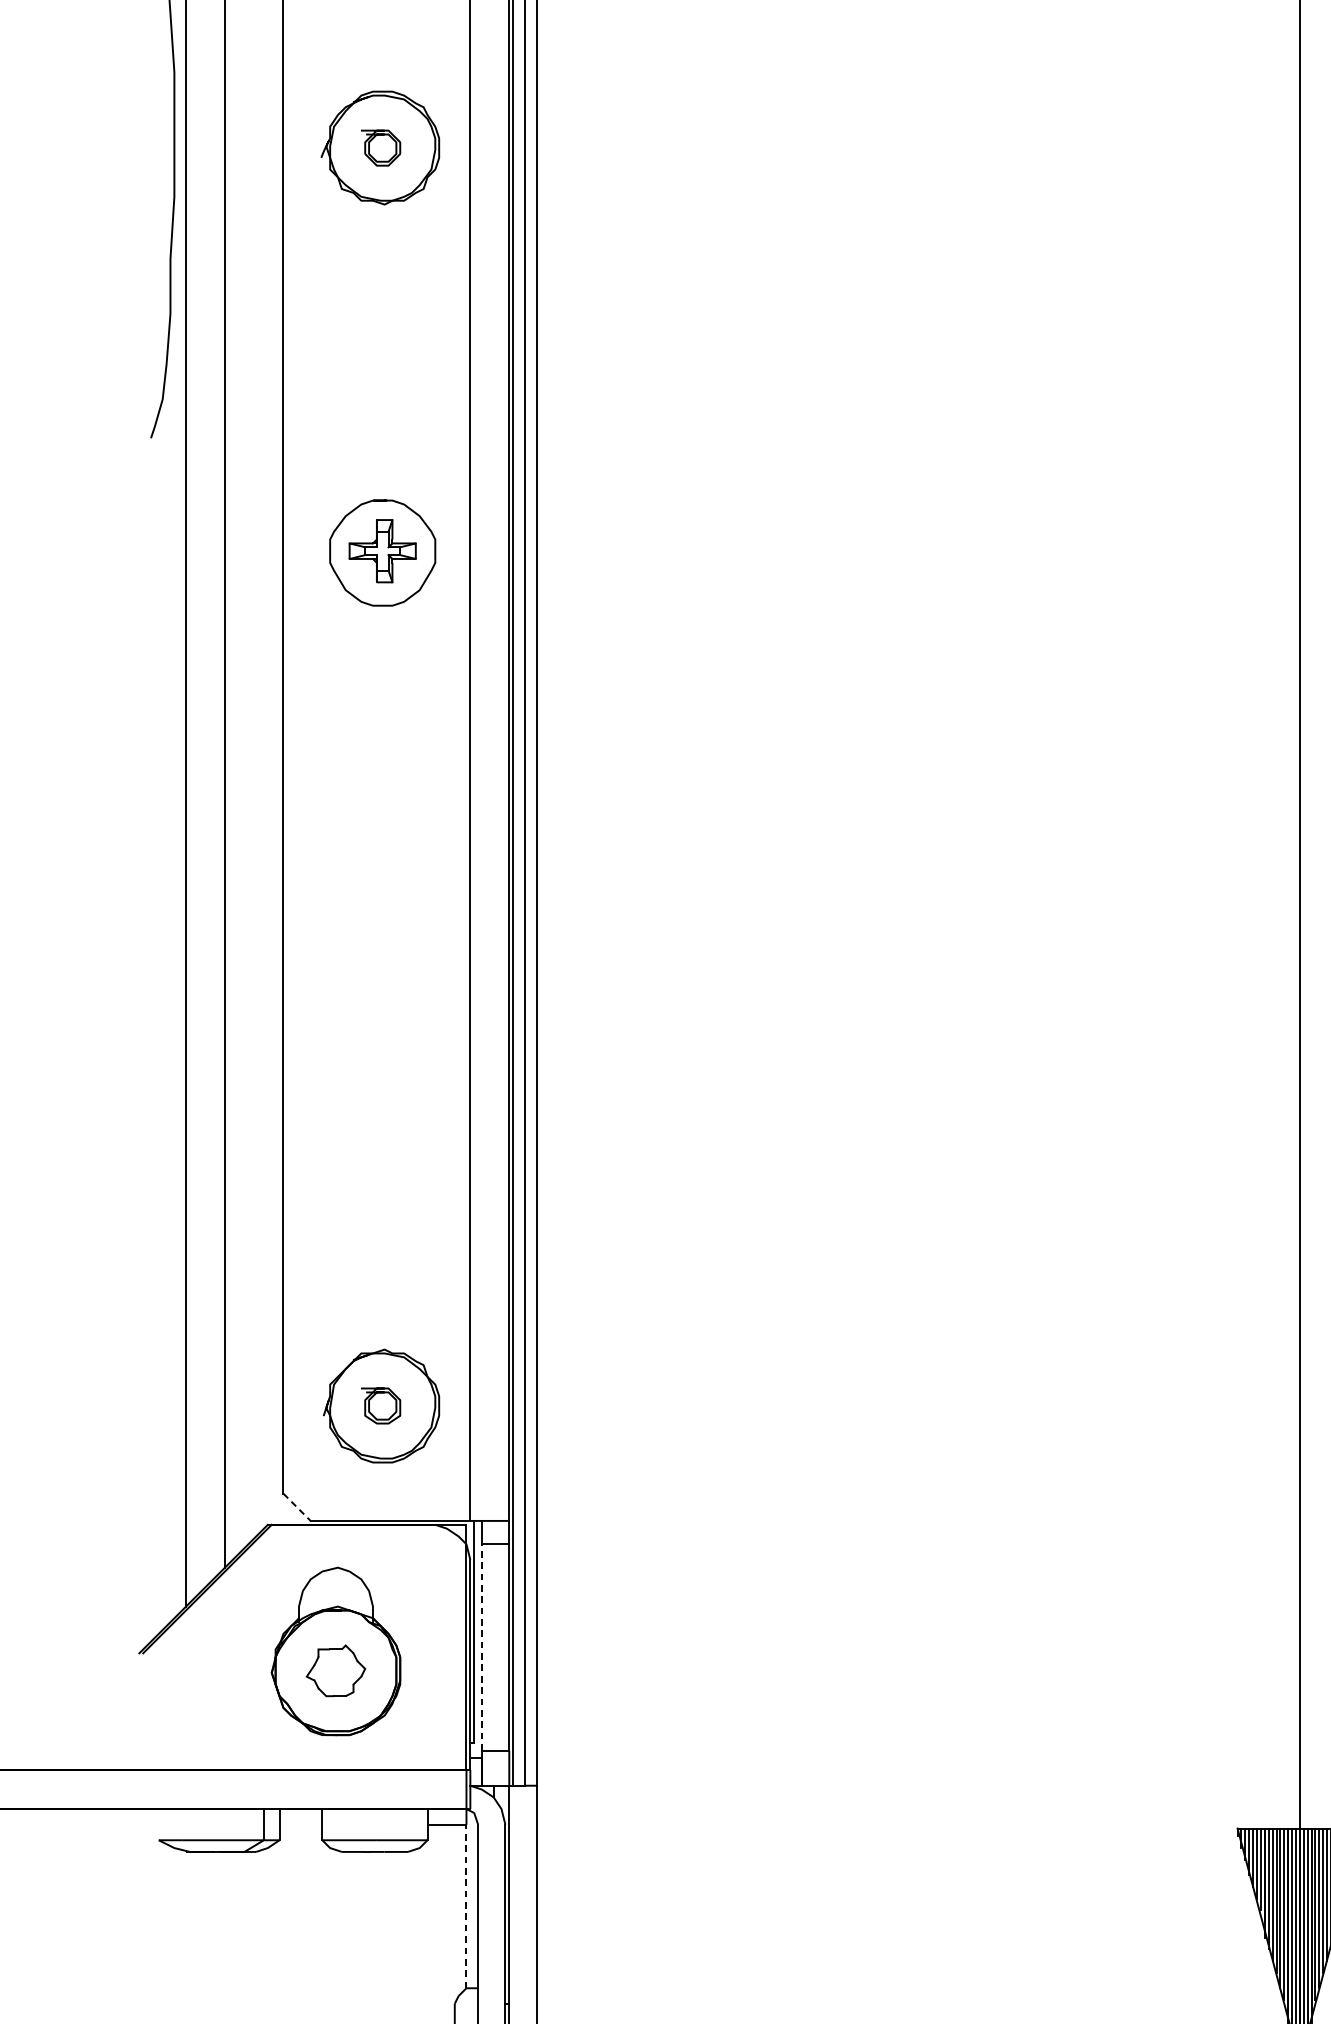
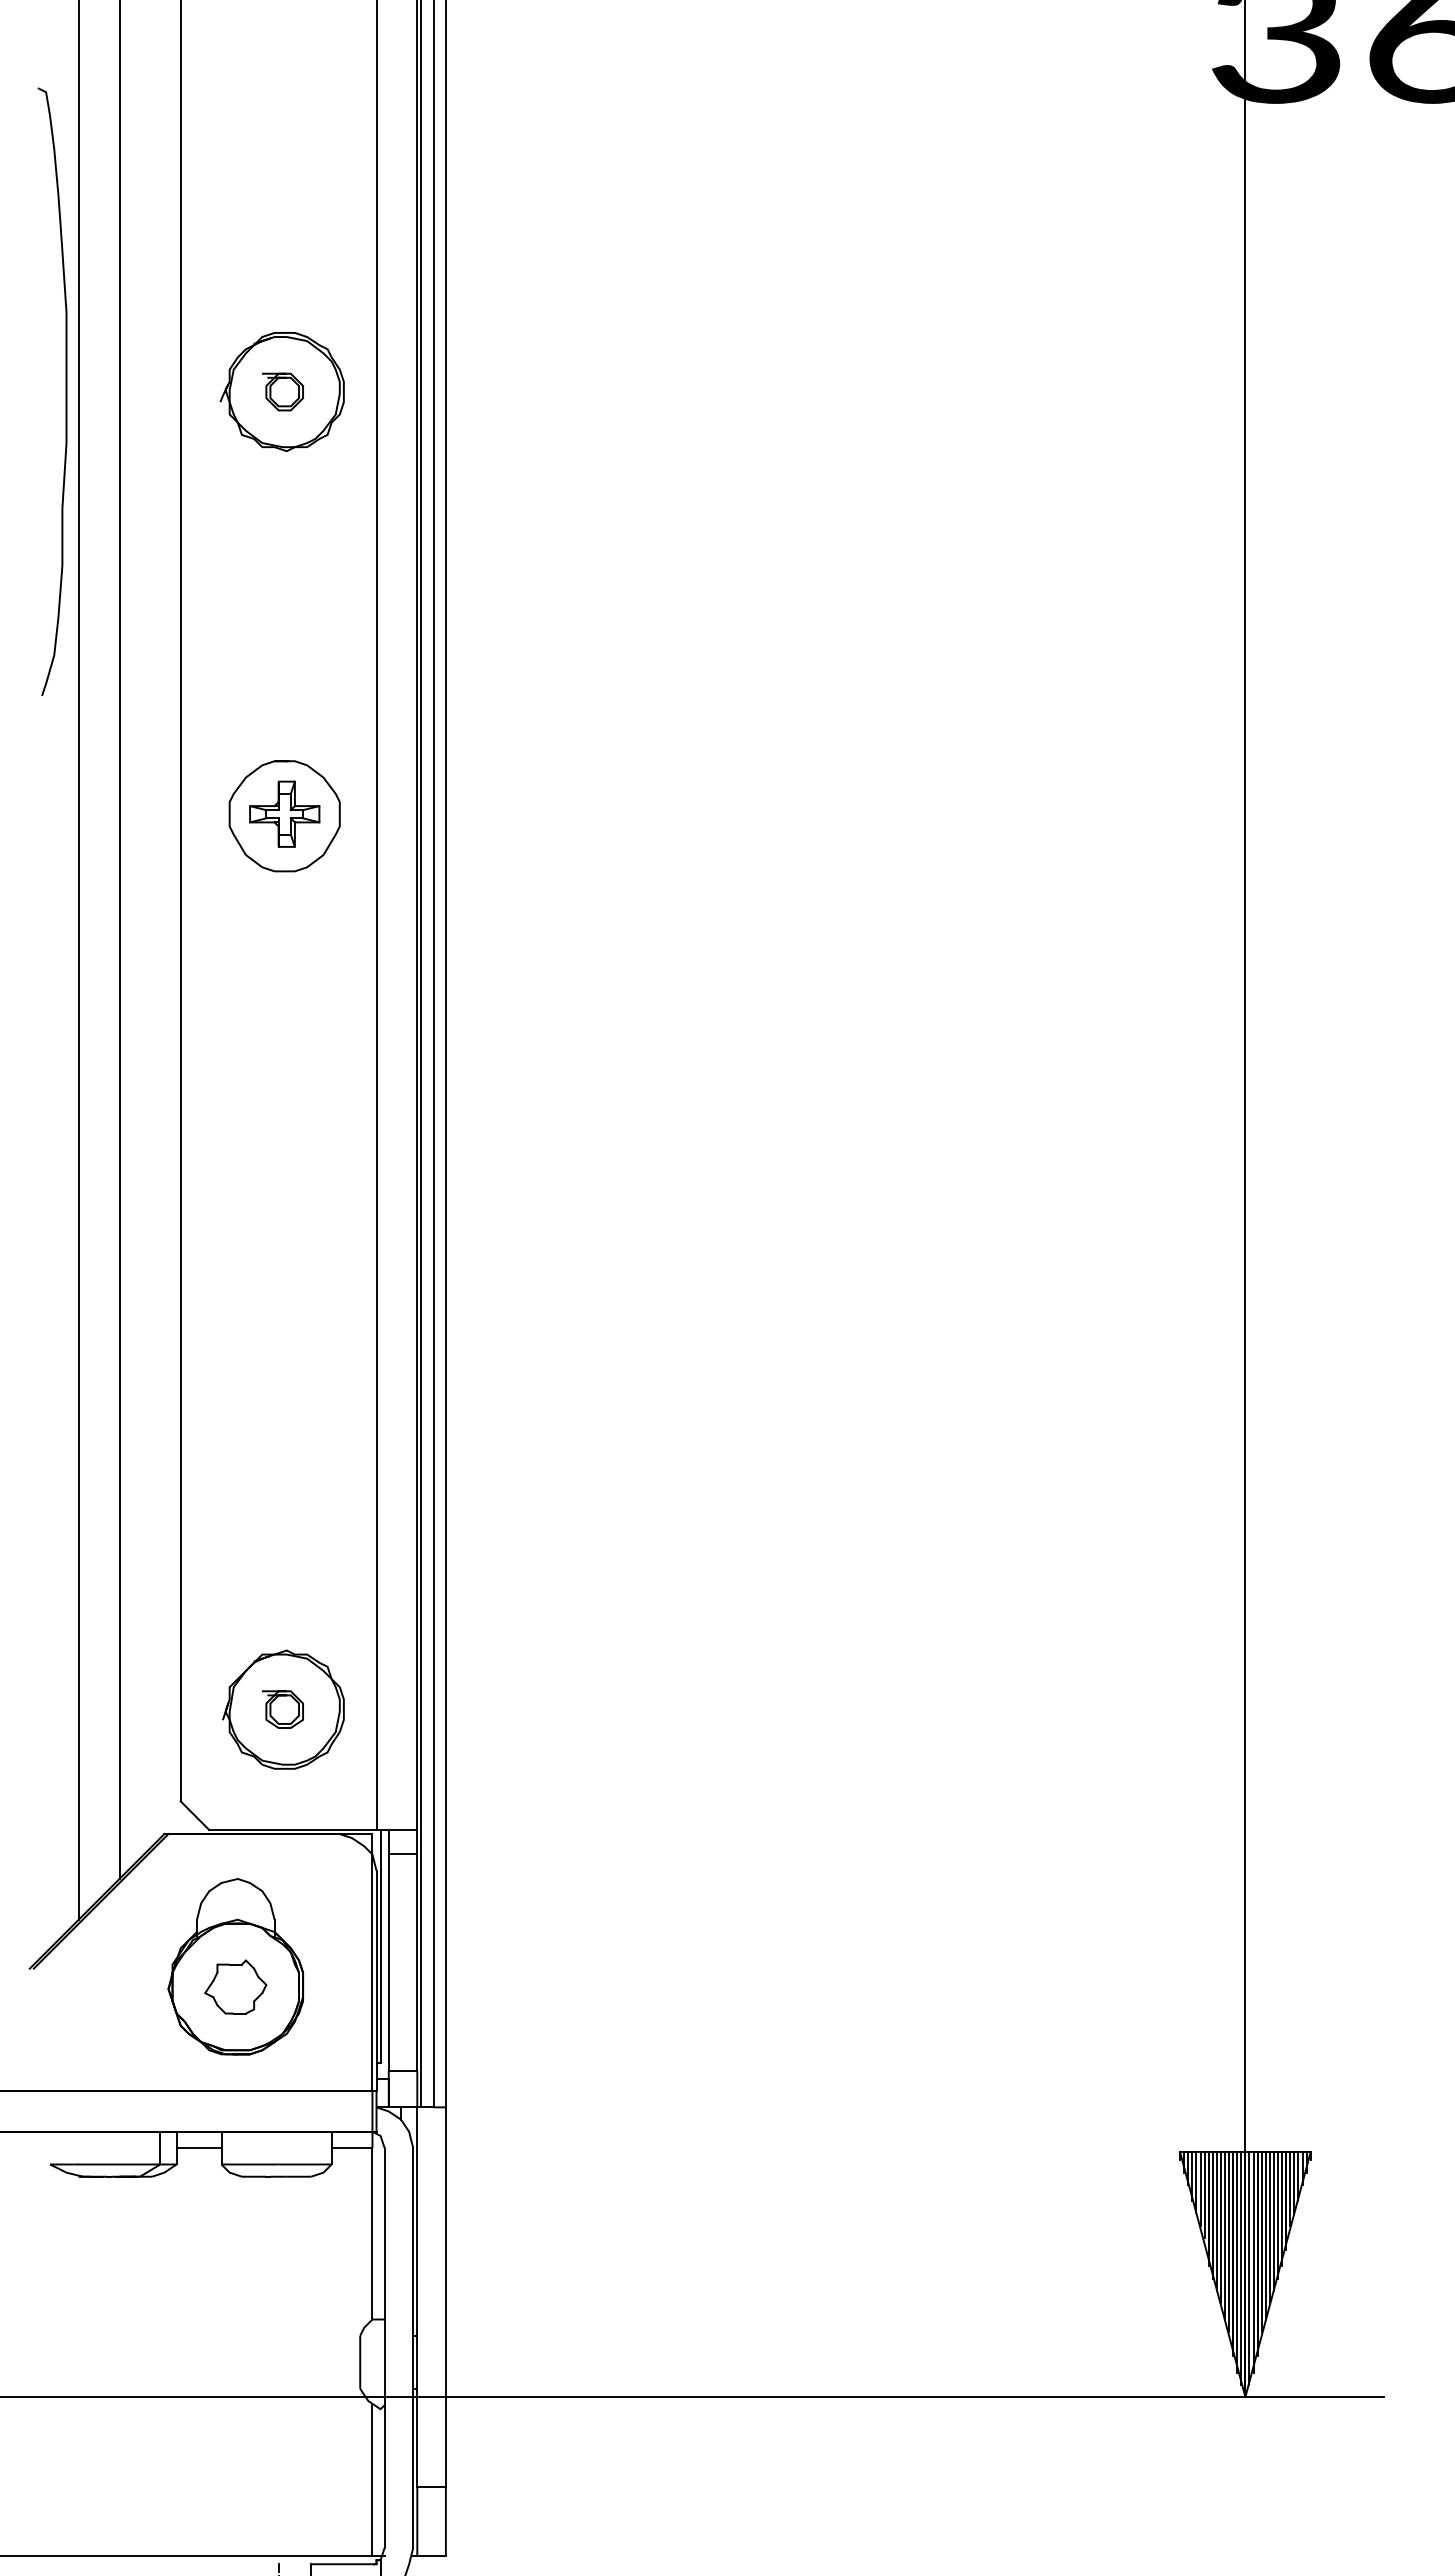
line: (297, 1508) -> (195, 1816), dashed -> solid
line: (481, 1647) -> (388, 1962), dashed -> solid
line: (300, 1825) -> (198, 2148), added
line: (466, 1906) -> (372, 2233), dashed -> solid

